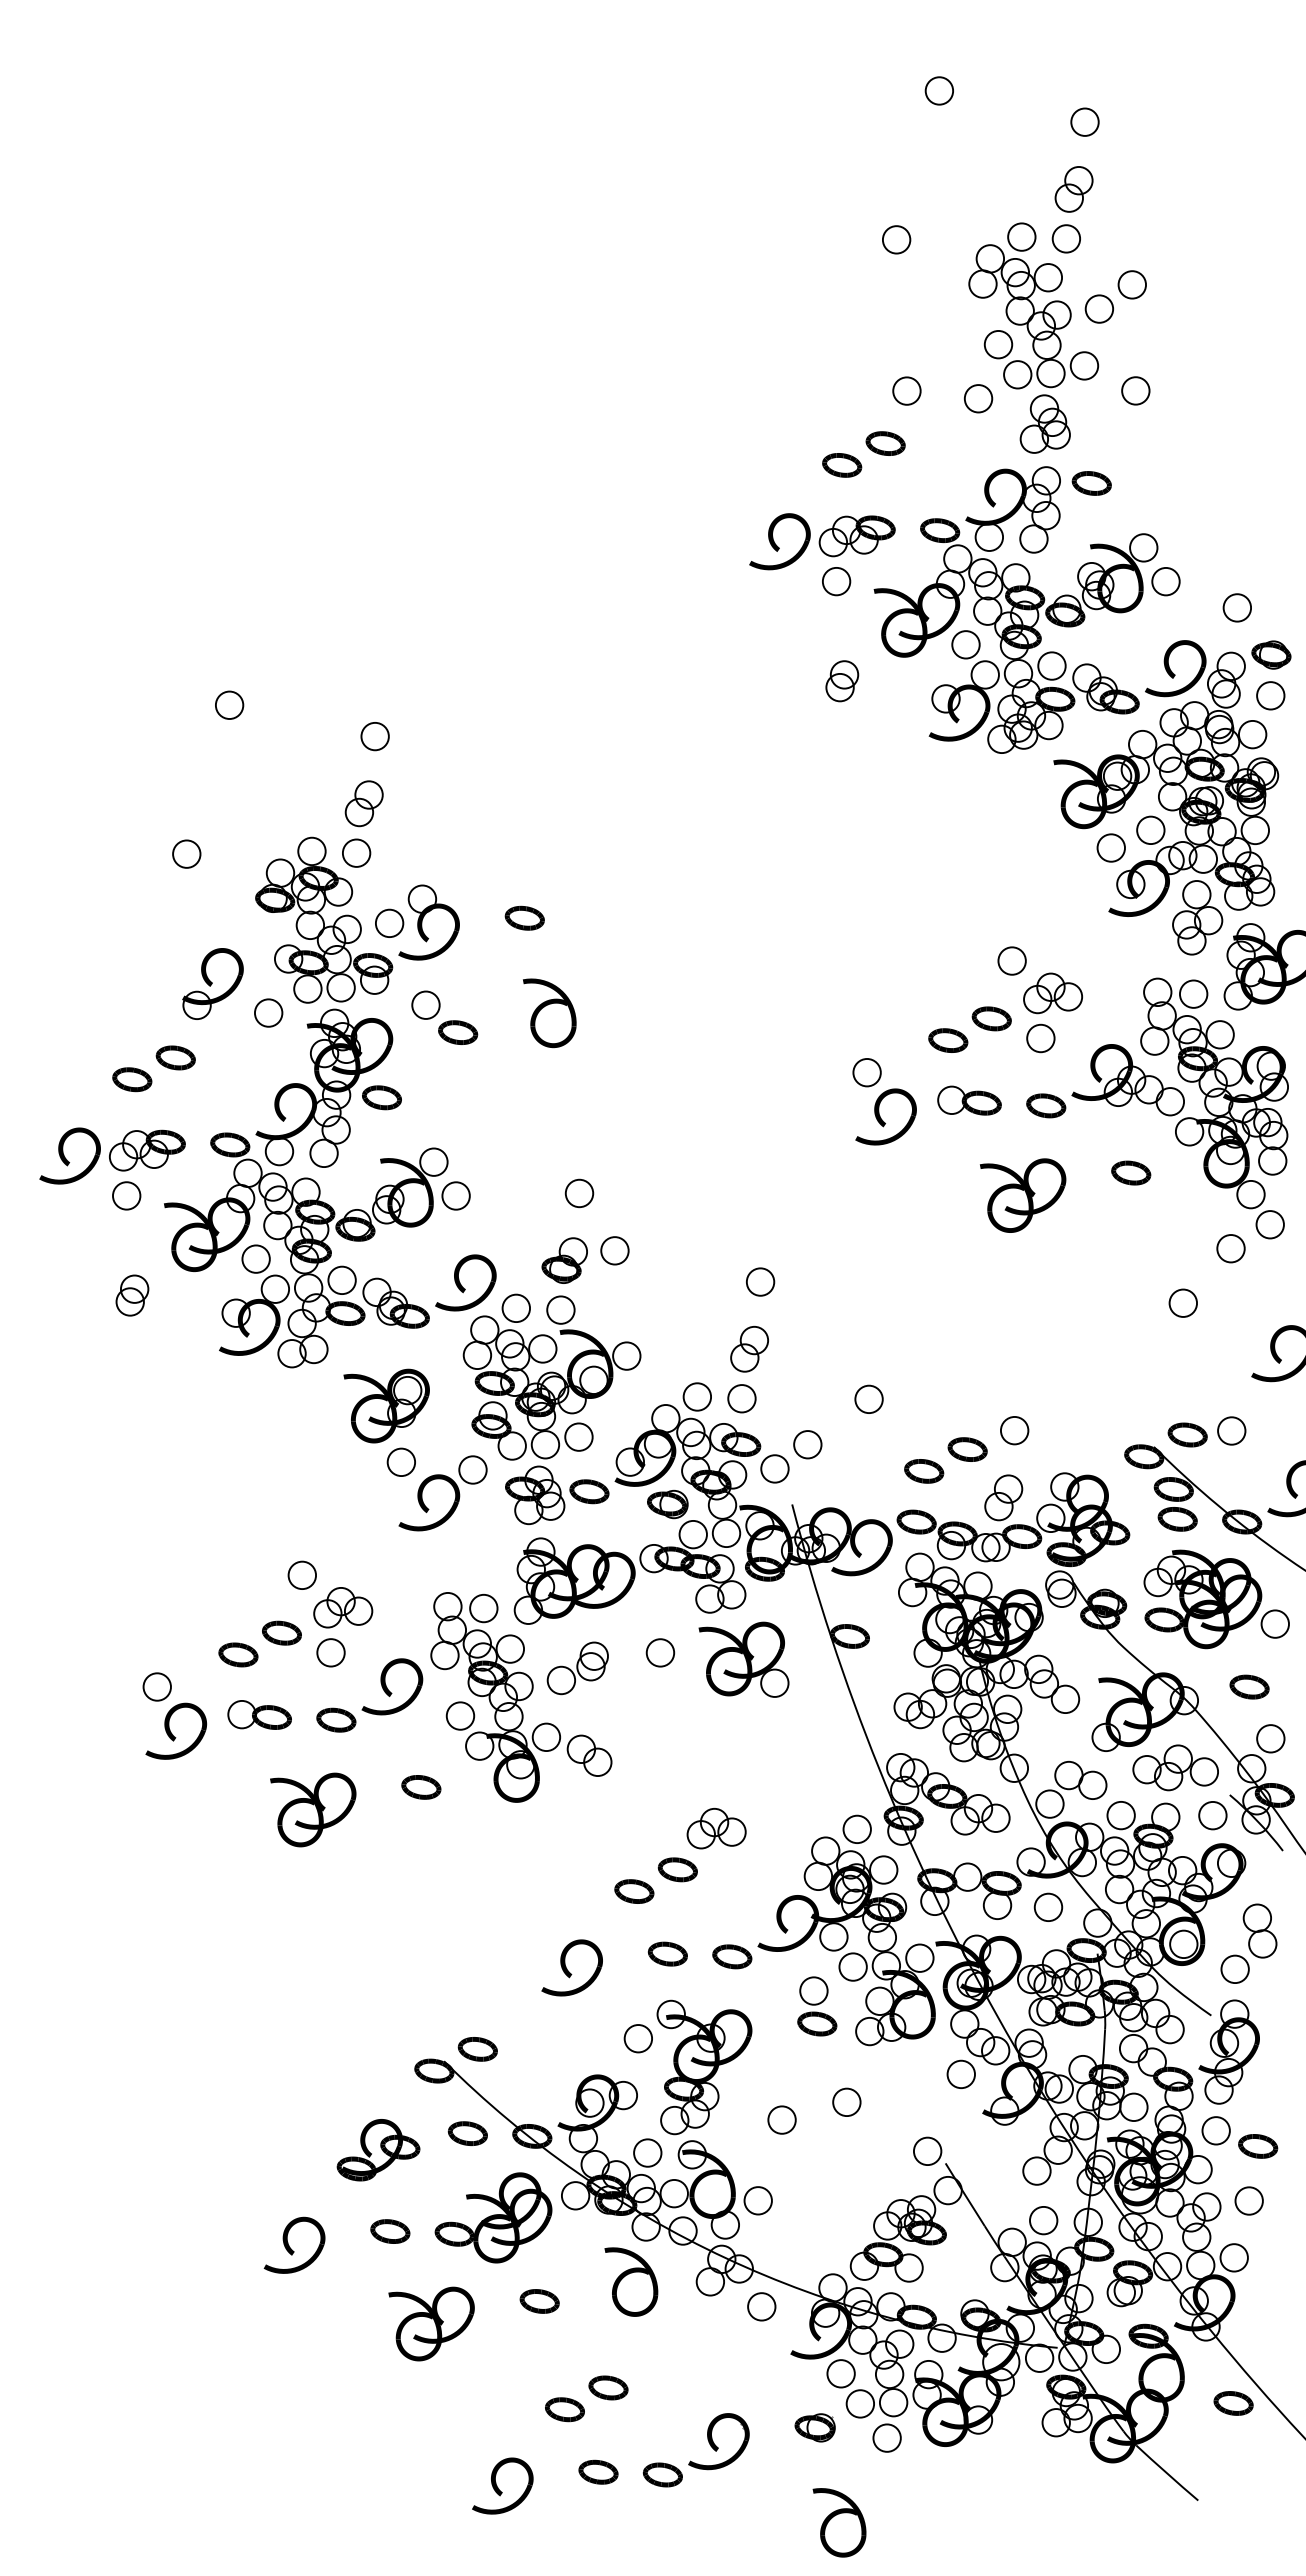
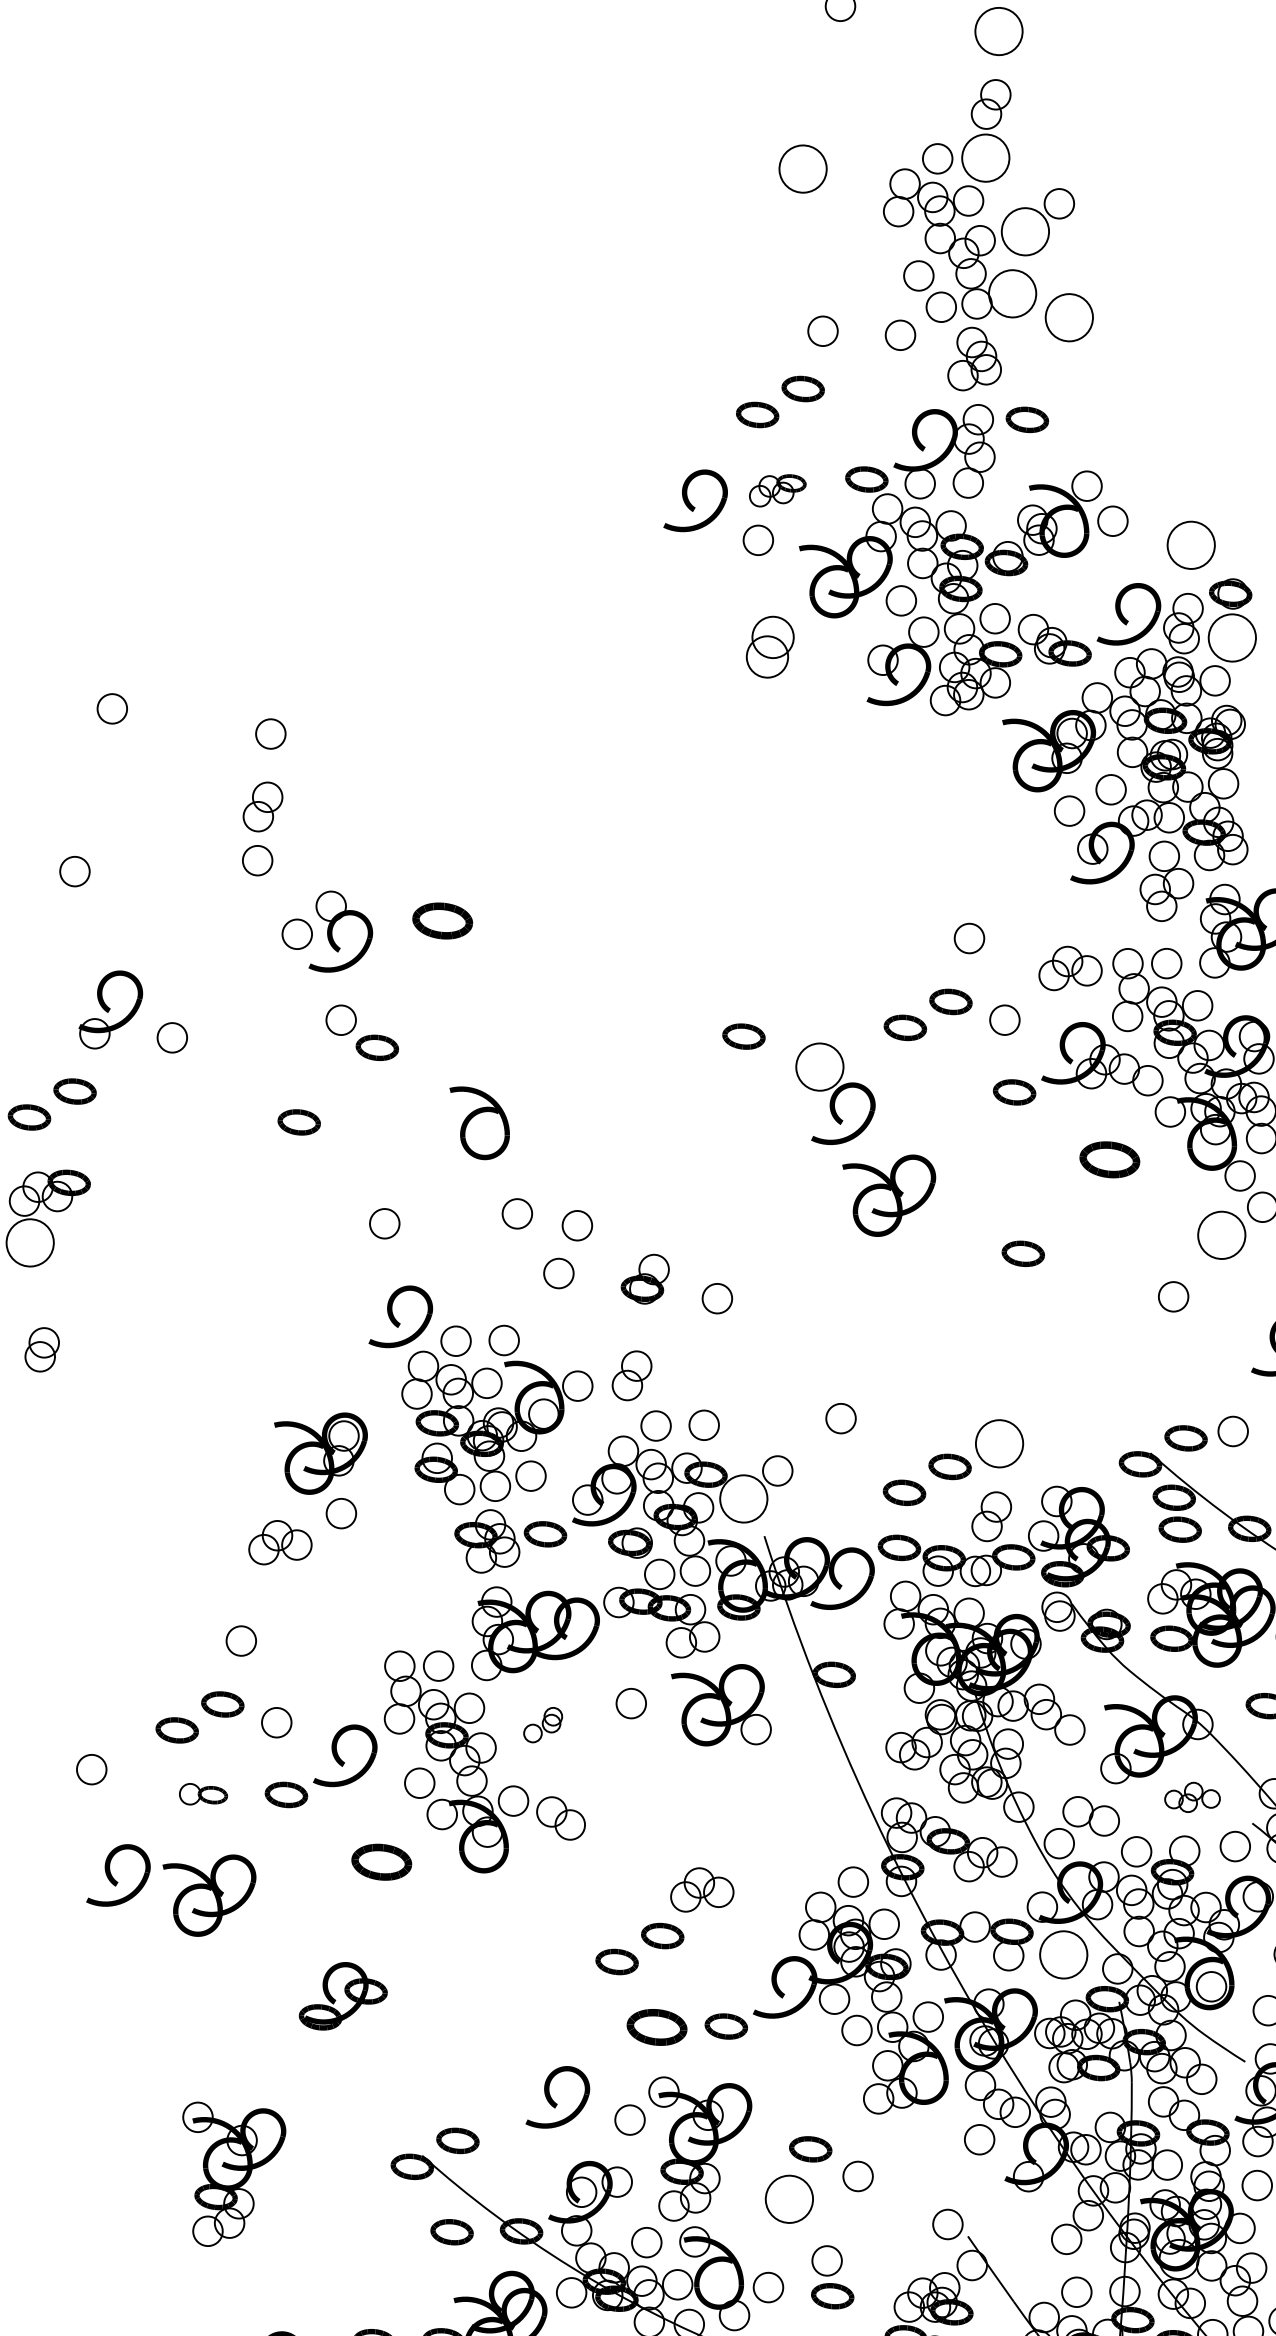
circle: (1084, 121) -> (998, 30), size x1.6
circle: (1066, 238) -> (985, 157), size x1.6
circle: (896, 239) -> (802, 168), size x1.6
circle: (1099, 308) -> (1025, 231), size x1.6
circle: (1084, 365) -> (1012, 293), size x1.6
circle: (1135, 390) -> (1068, 317), size x1.6
part: (856, 536) -> (777, 490), size x0.7
circle: (1237, 607) -> (1191, 544), size x1.6
part: (842, 681) -> (770, 647), size x1.4
circle: (1270, 695) -> (1232, 637), size x1.6
part: (524, 917) -> (442, 920), size x1.4
part: (1052, 993) -> (1069, 968), moved
curve: (546, 1006) -> (476, 1115), moved
part: (798, 1040) -> (744, 1036), added
circle: (866, 1072) -> (819, 1066), size x1.6
part: (969, 1100) -> (931, 1091), removed
part: (306, 1102) -> (218, 1131), removed
part: (1131, 1172) -> (1110, 1159), size x1.4
circle: (126, 1195) -> (29, 1242), size x1.6
part: (1023, 1195) -> (890, 1195), moved
circle: (634, 1207) -> (577, 1225), added
circle: (1230, 1248) -> (1221, 1235), size x1.6
part: (1046, 1255) -> (1023, 1253), added
part: (564, 1260) -> (645, 1279), moved
part: (749, 1348) -> (631, 1375), moved
circle: (1014, 1430) -> (999, 1443), size x1.6
circle: (774, 1468) -> (743, 1498), size x1.6
part: (450, 1484) -> (395, 1534), removed
part: (343, 1607) -> (280, 1541), moved
part: (577, 1668) -> (542, 1725), size x0.6
part: (259, 1714) -> (203, 1793), size x0.7
curve: (172, 1733) -> (114, 1877), moved
part: (1175, 1767) -> (1192, 1796), size x0.6
part: (421, 1787) -> (381, 1862), size x1.4
part: (313, 1809) -> (211, 1895), moved
circle: (1048, 1907) -> (1063, 1954), size x1.6
part: (667, 1953) -> (656, 2026), size x1.4
curve: (567, 1968) -> (552, 2098), moved
part: (817, 2006) -> (831, 2277), moved
part: (271, 2067) -> (236, 2172), added
part: (804, 2074) -> (810, 2148), added
circle: (781, 2119) -> (788, 2198), size x1.6
part: (378, 2150) -> (342, 1996), moved

